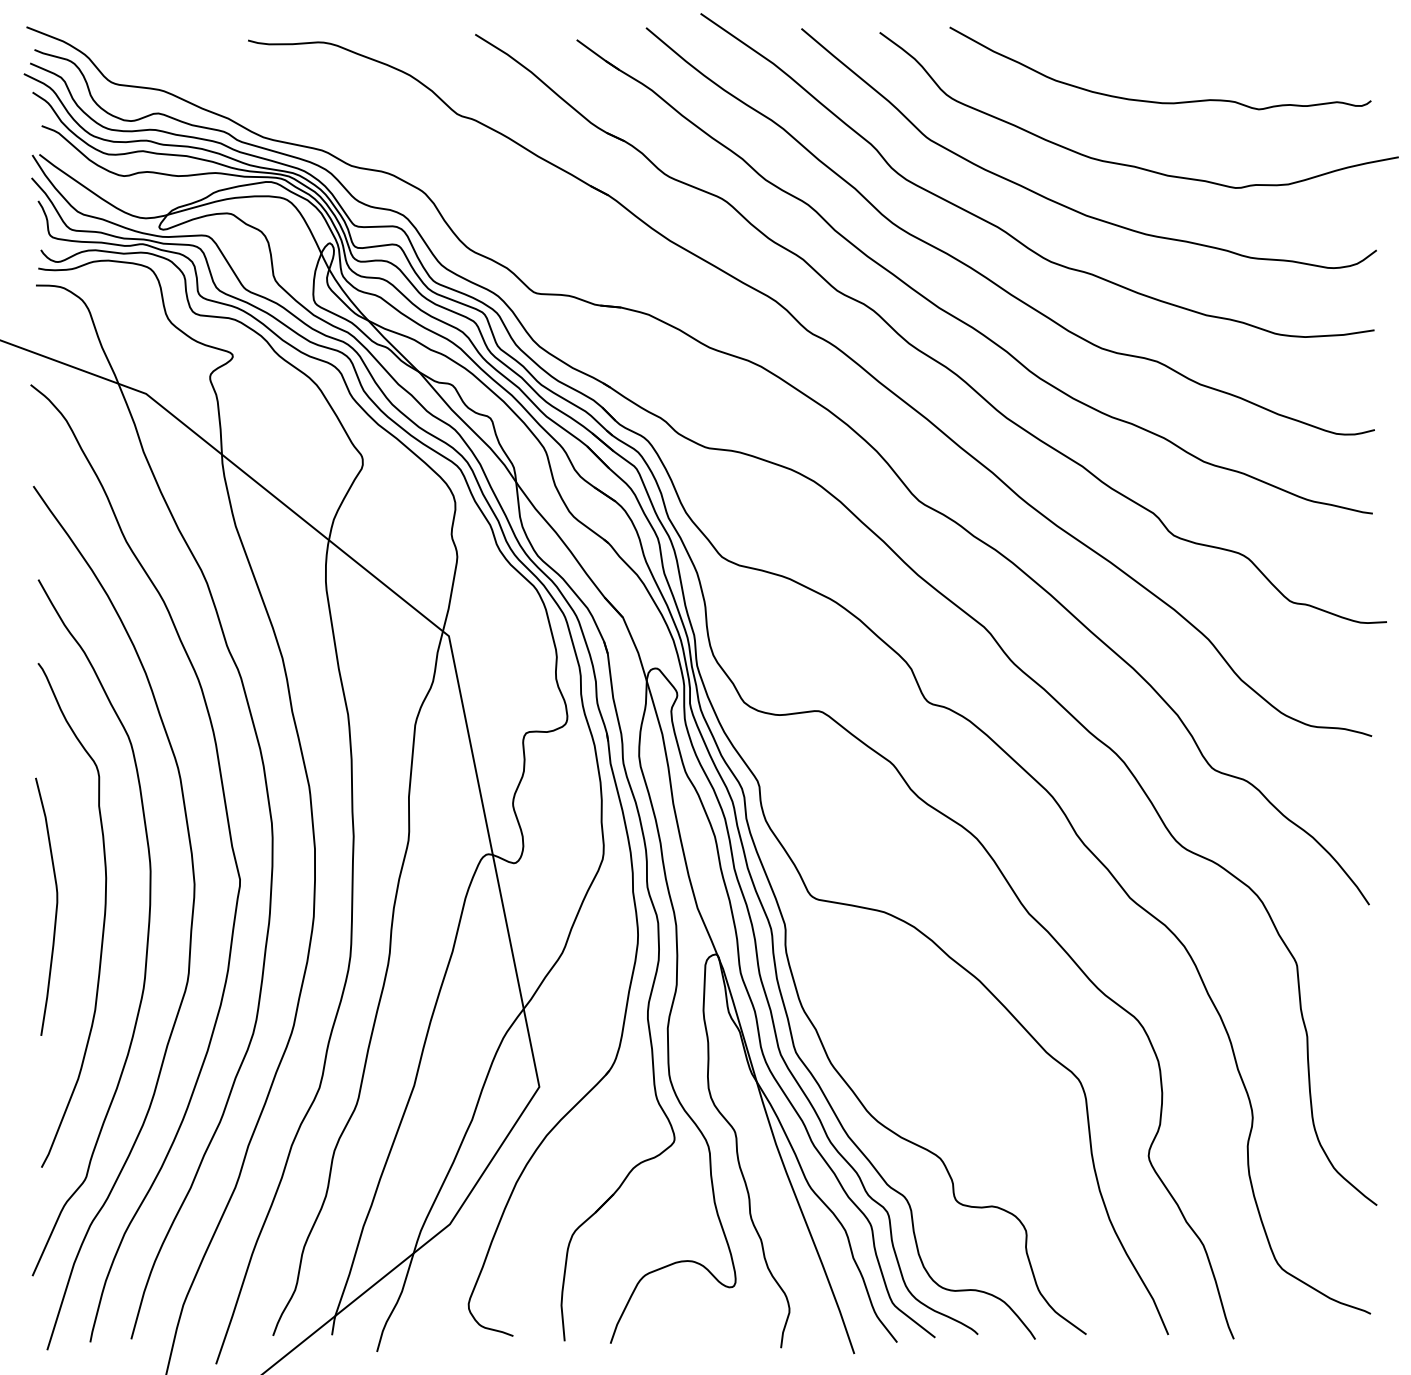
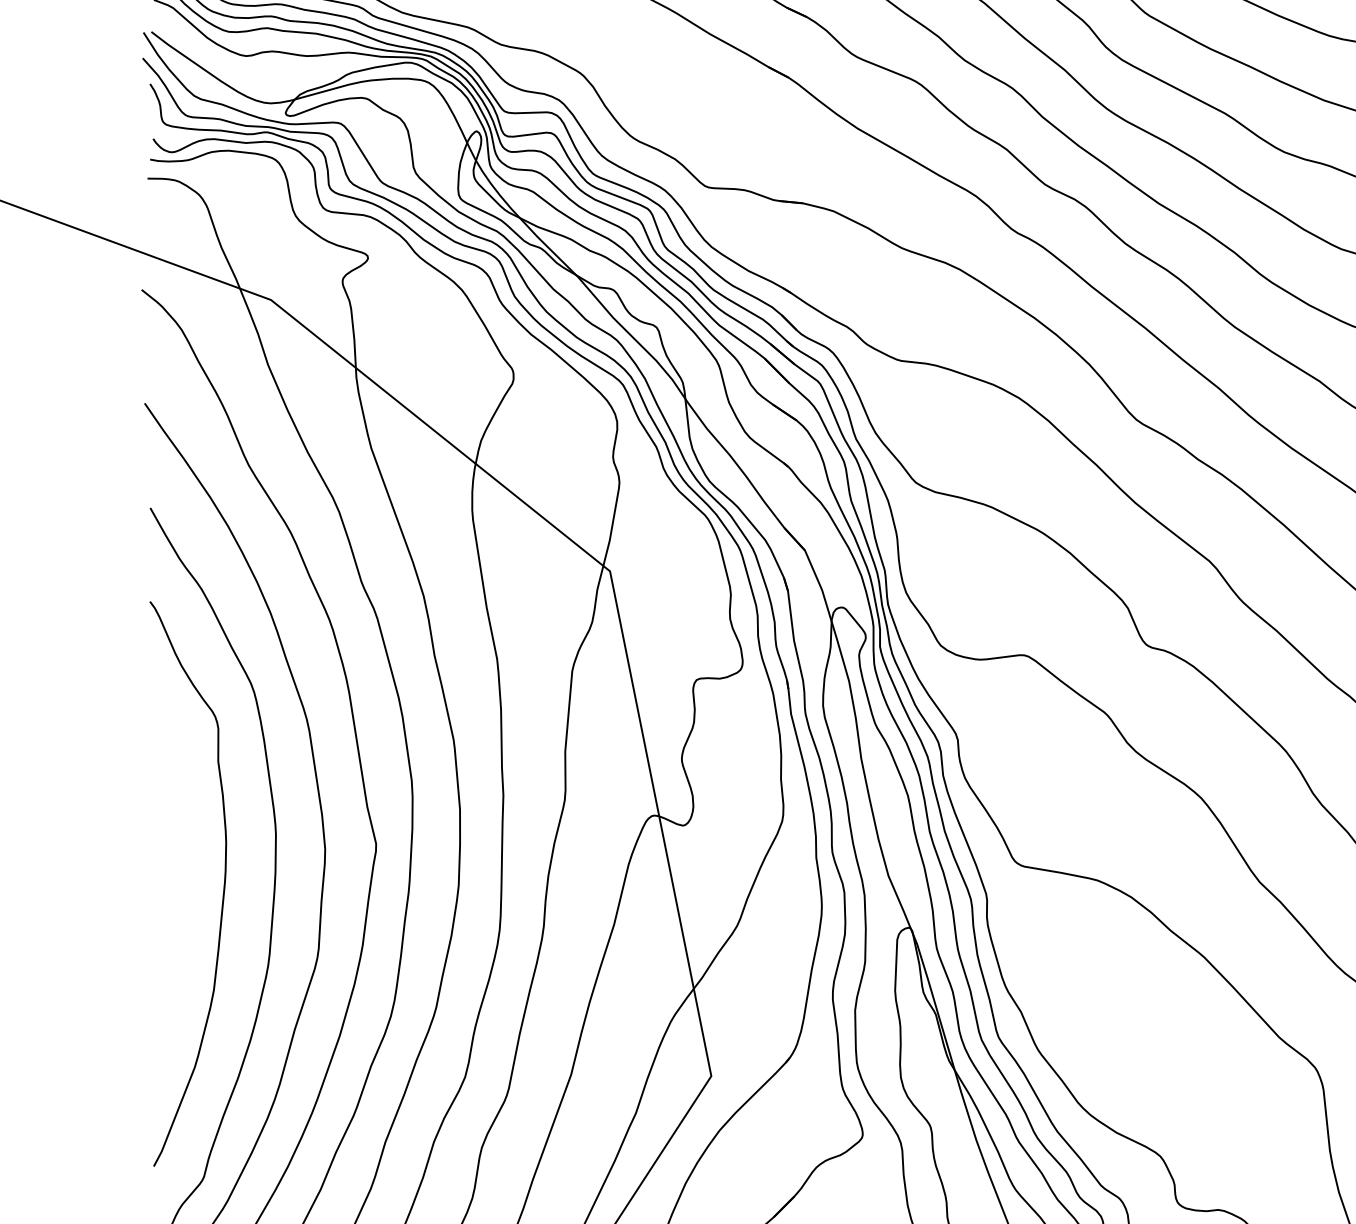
curve: (55, 908) -> (169, 876), removed

